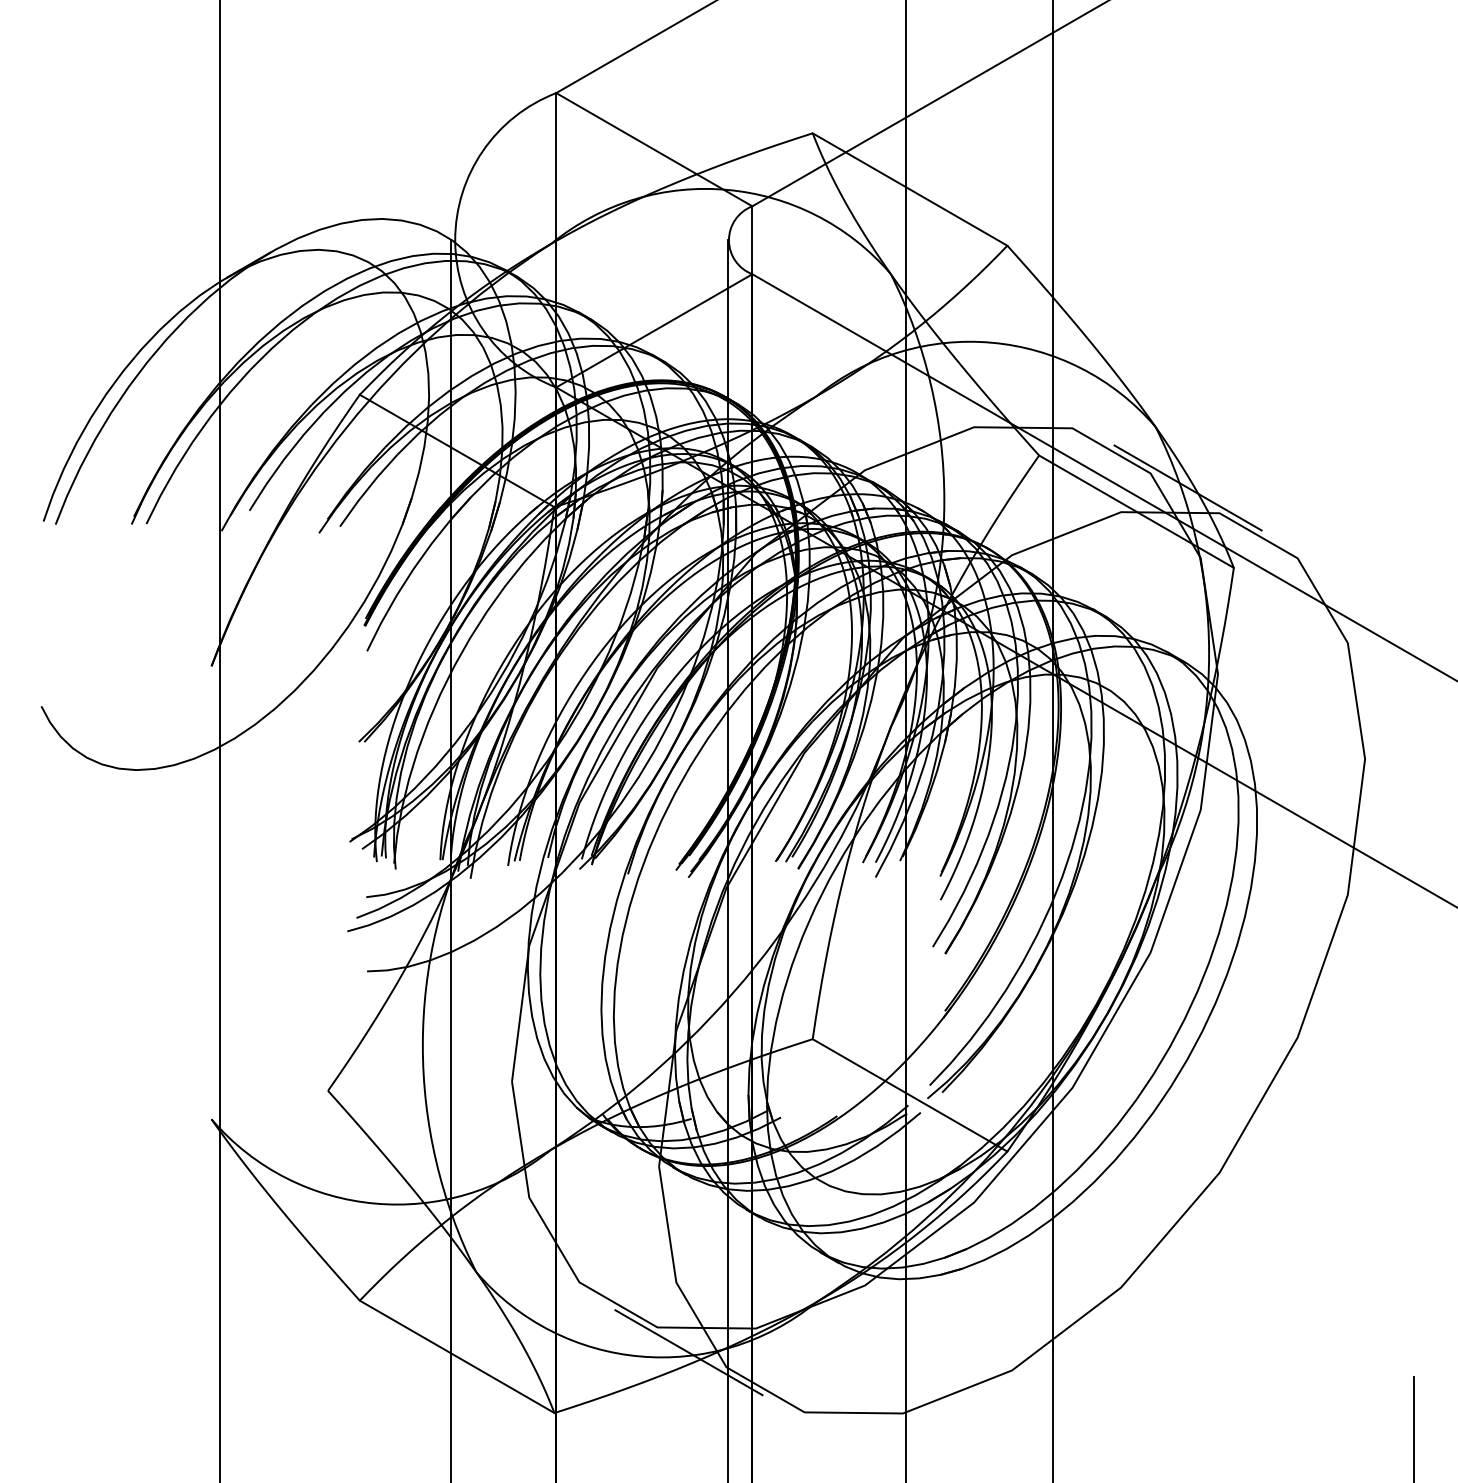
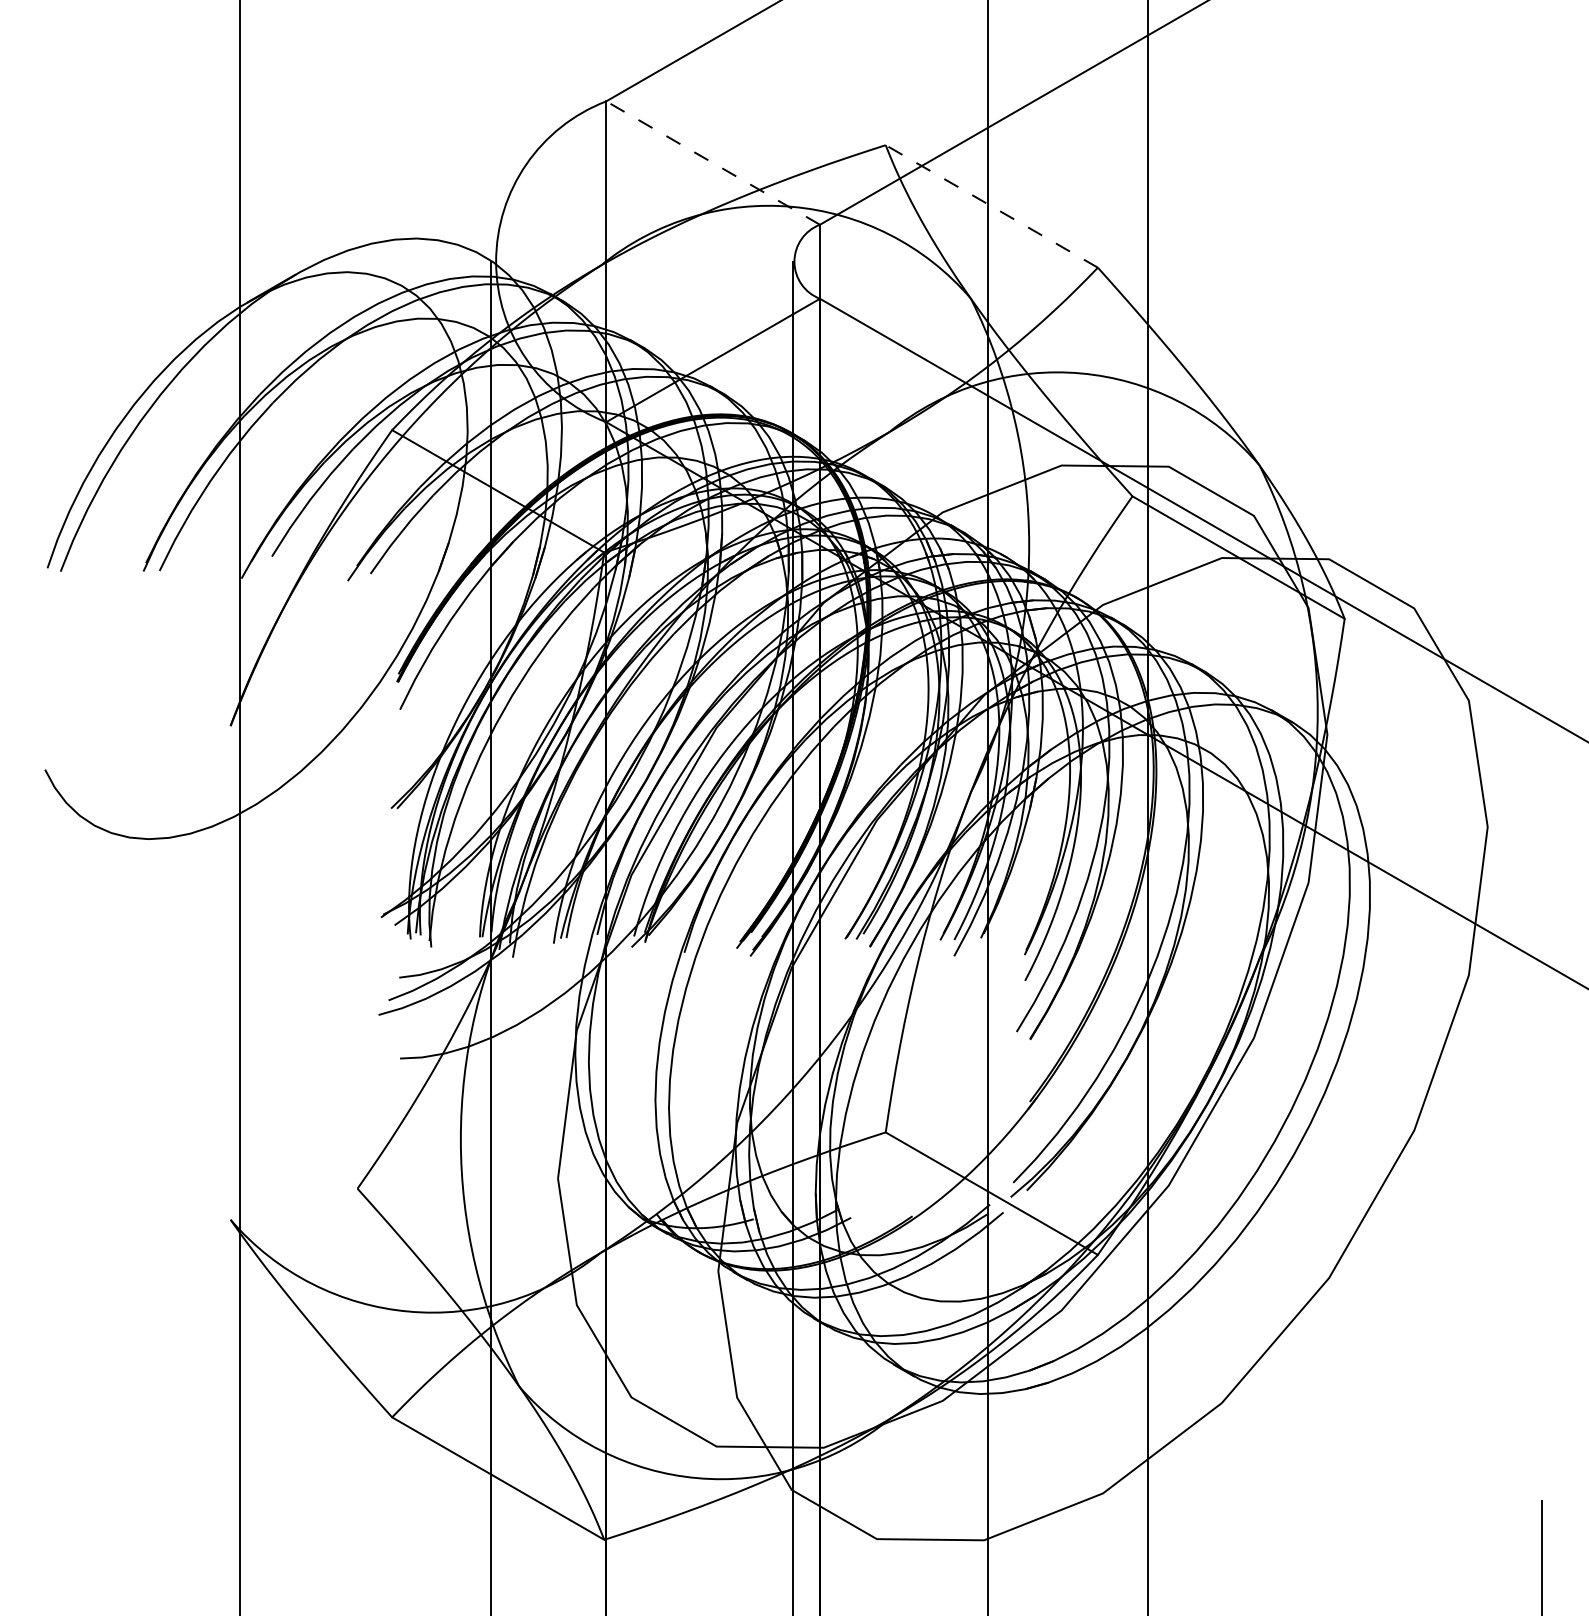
line: (653, 149) -> (712, 162), solid -> dashed
line: (909, 189) -> (991, 206), solid -> dashed
line: (1187, 487) -> (1294, 531), removed
line: (688, 1352) -> (750, 1473), removed

